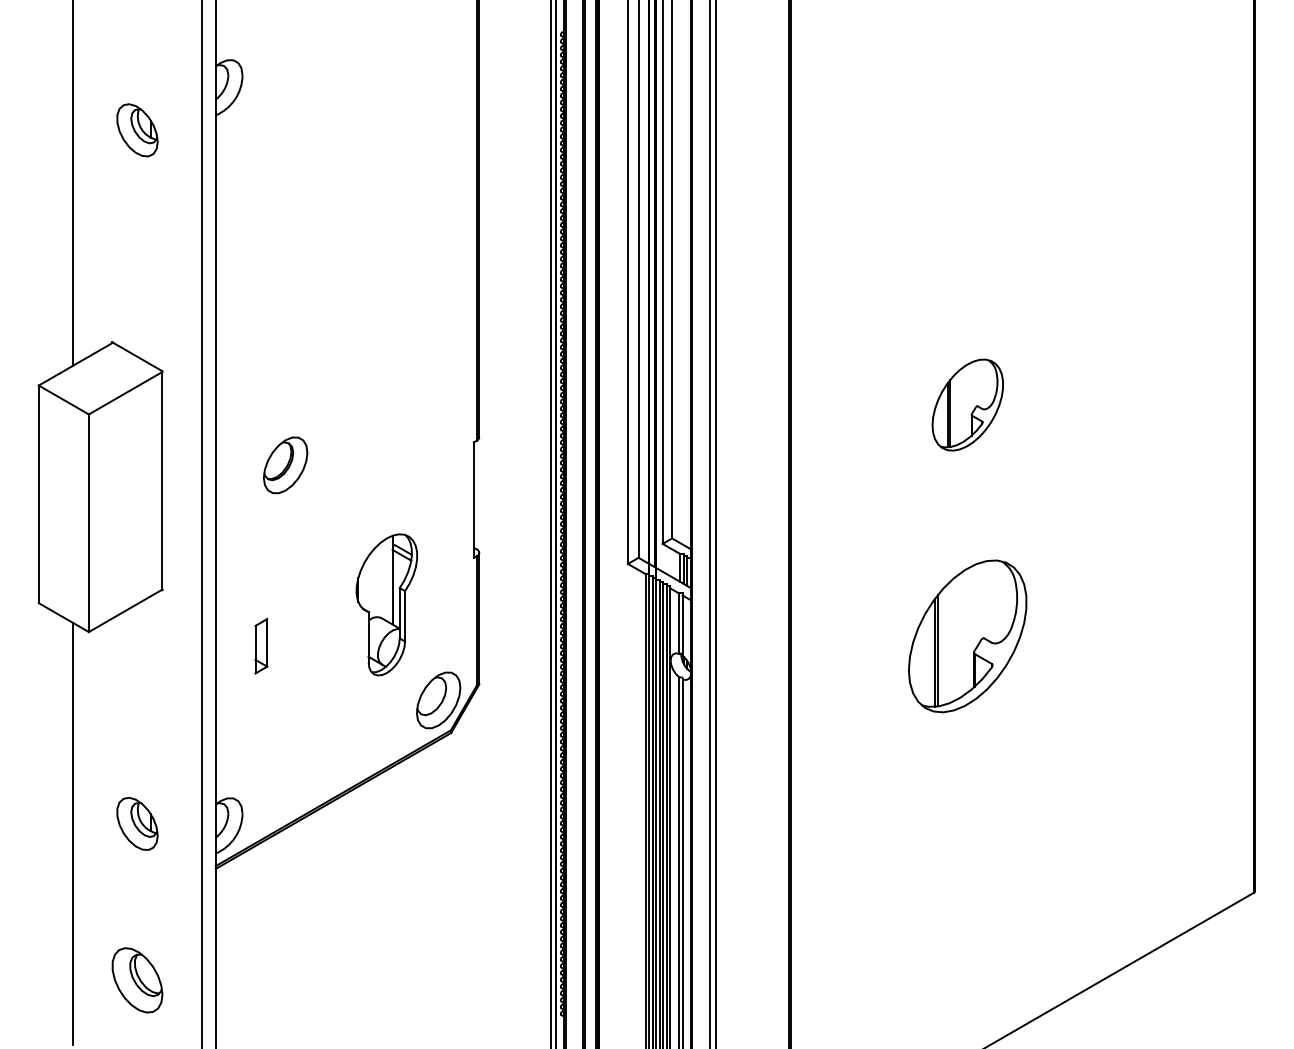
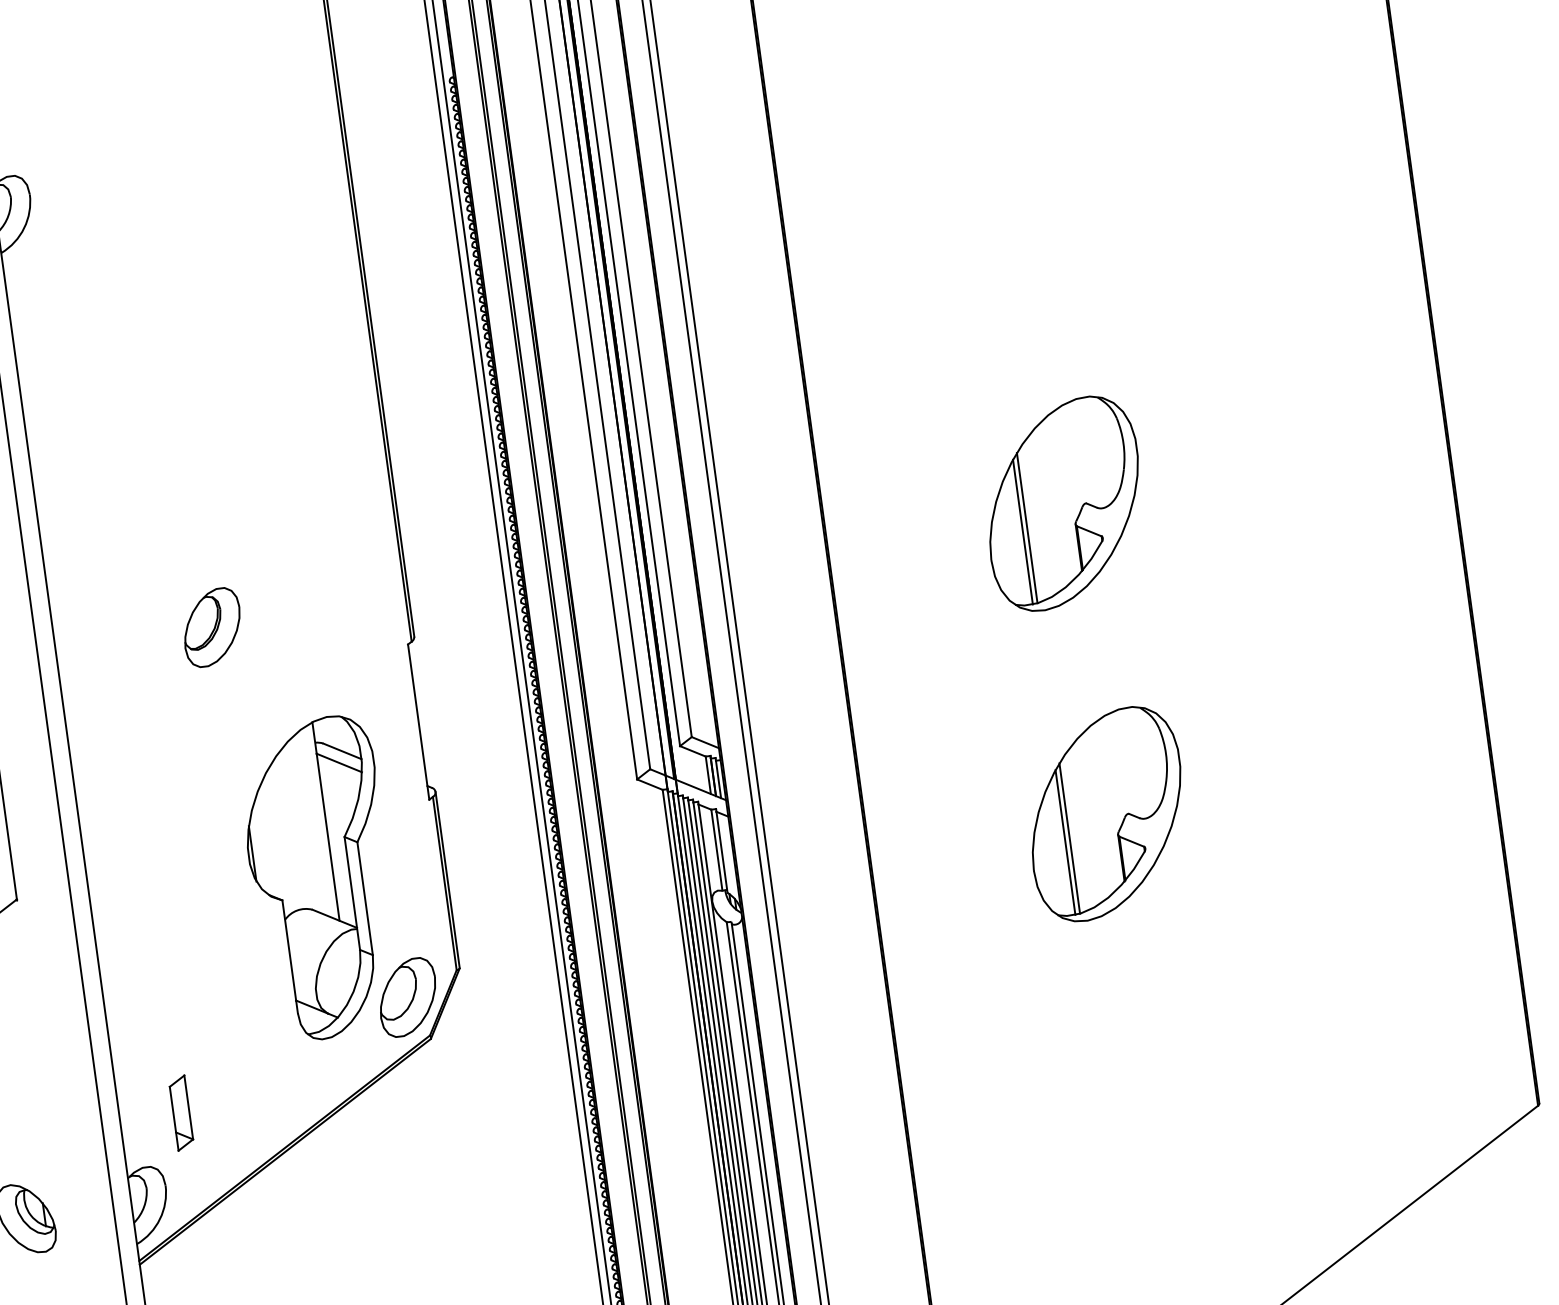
part: (967, 404) -> (1063, 502), size x1.67
part: (285, 465) -> (212, 627), moved
part: (386, 604) -> (320, 878), size x1.67
part: (261, 646) -> (181, 1113), moved

